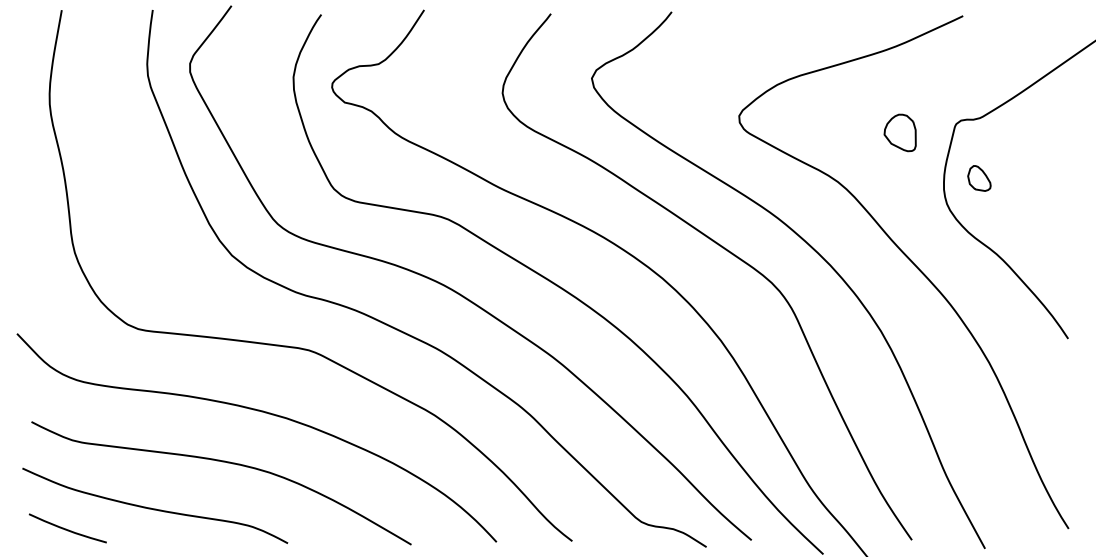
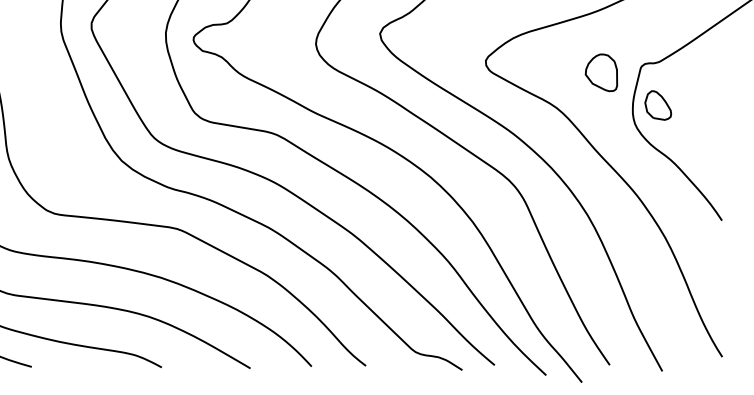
part: (899, 132) -> (600, 72), size x1.4
part: (979, 178) -> (658, 105), size x1.6

